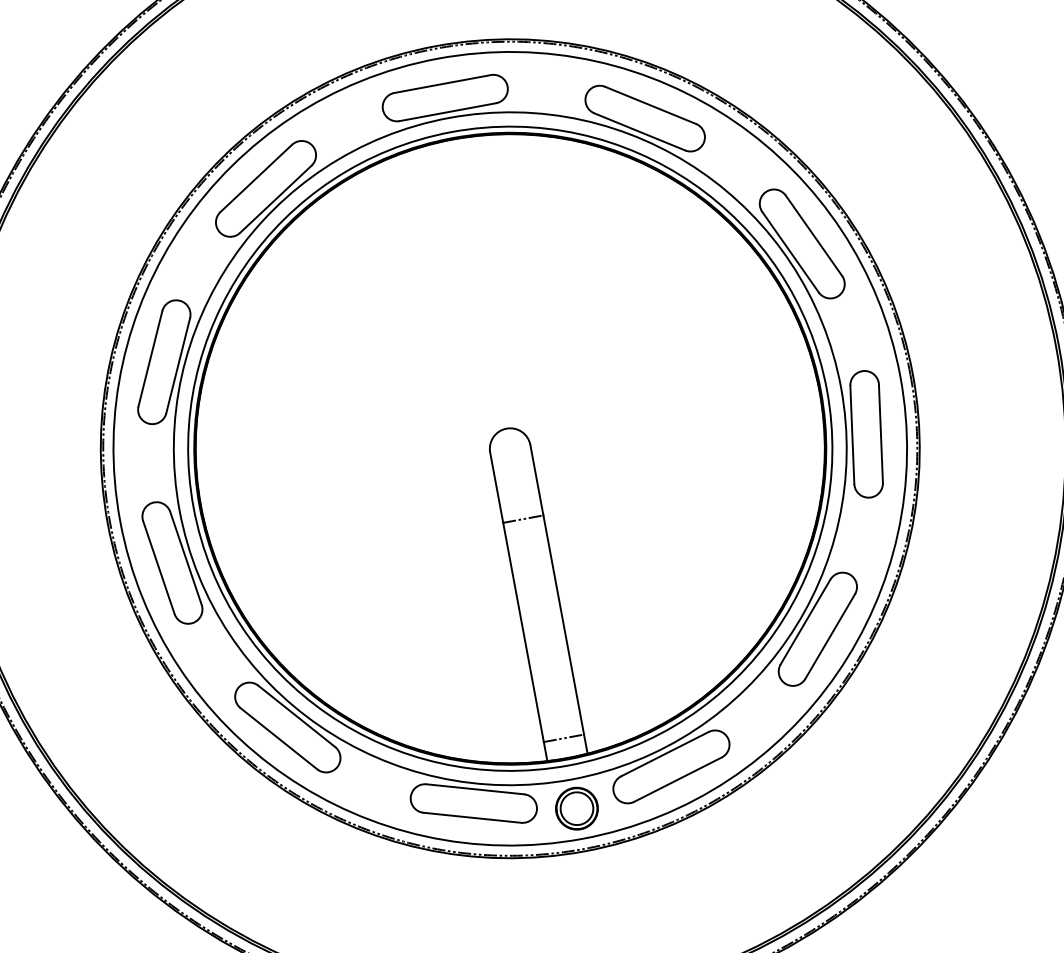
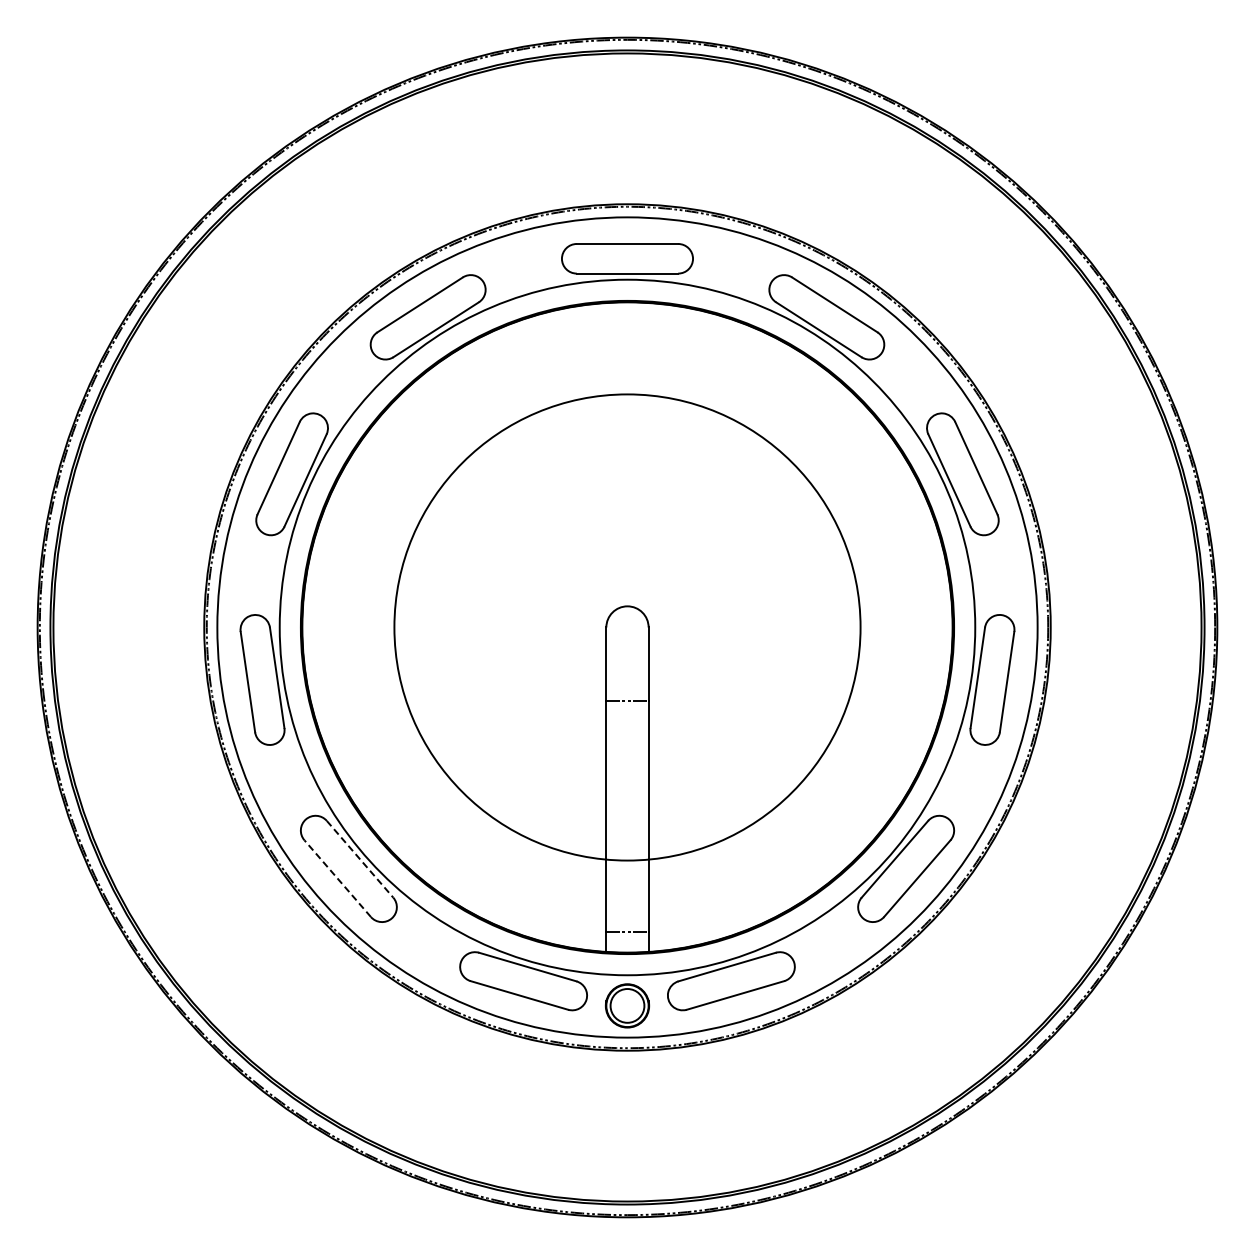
circle: (510, 448) -> (627, 627), size x0.7
line: (297, 716) -> (360, 859), solid -> dashed
line: (278, 738) -> (337, 878), solid -> dashed

